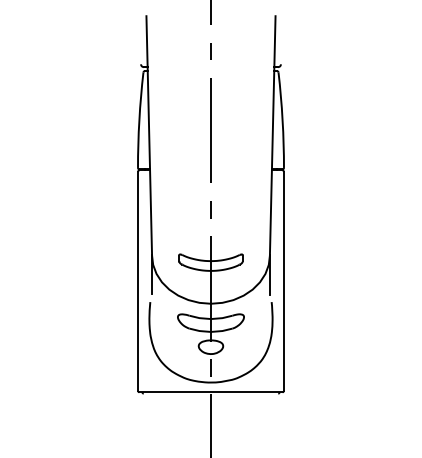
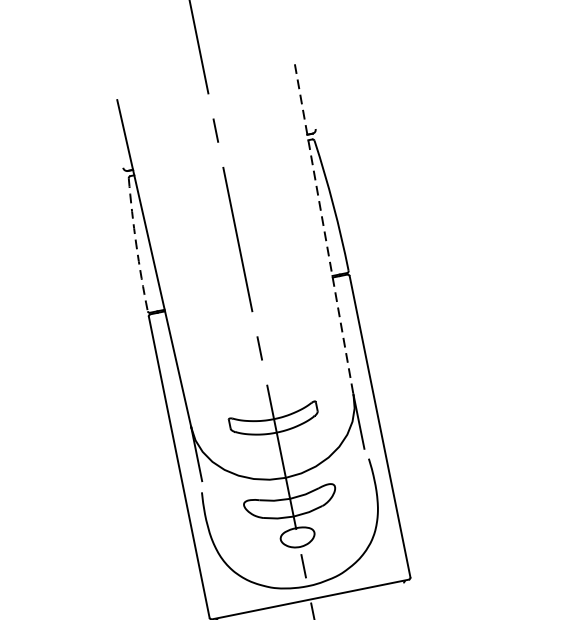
arc: (139, 120) -> (136, 245), solid -> dashed
line: (272, 136) -> (324, 230), solid -> dashed

